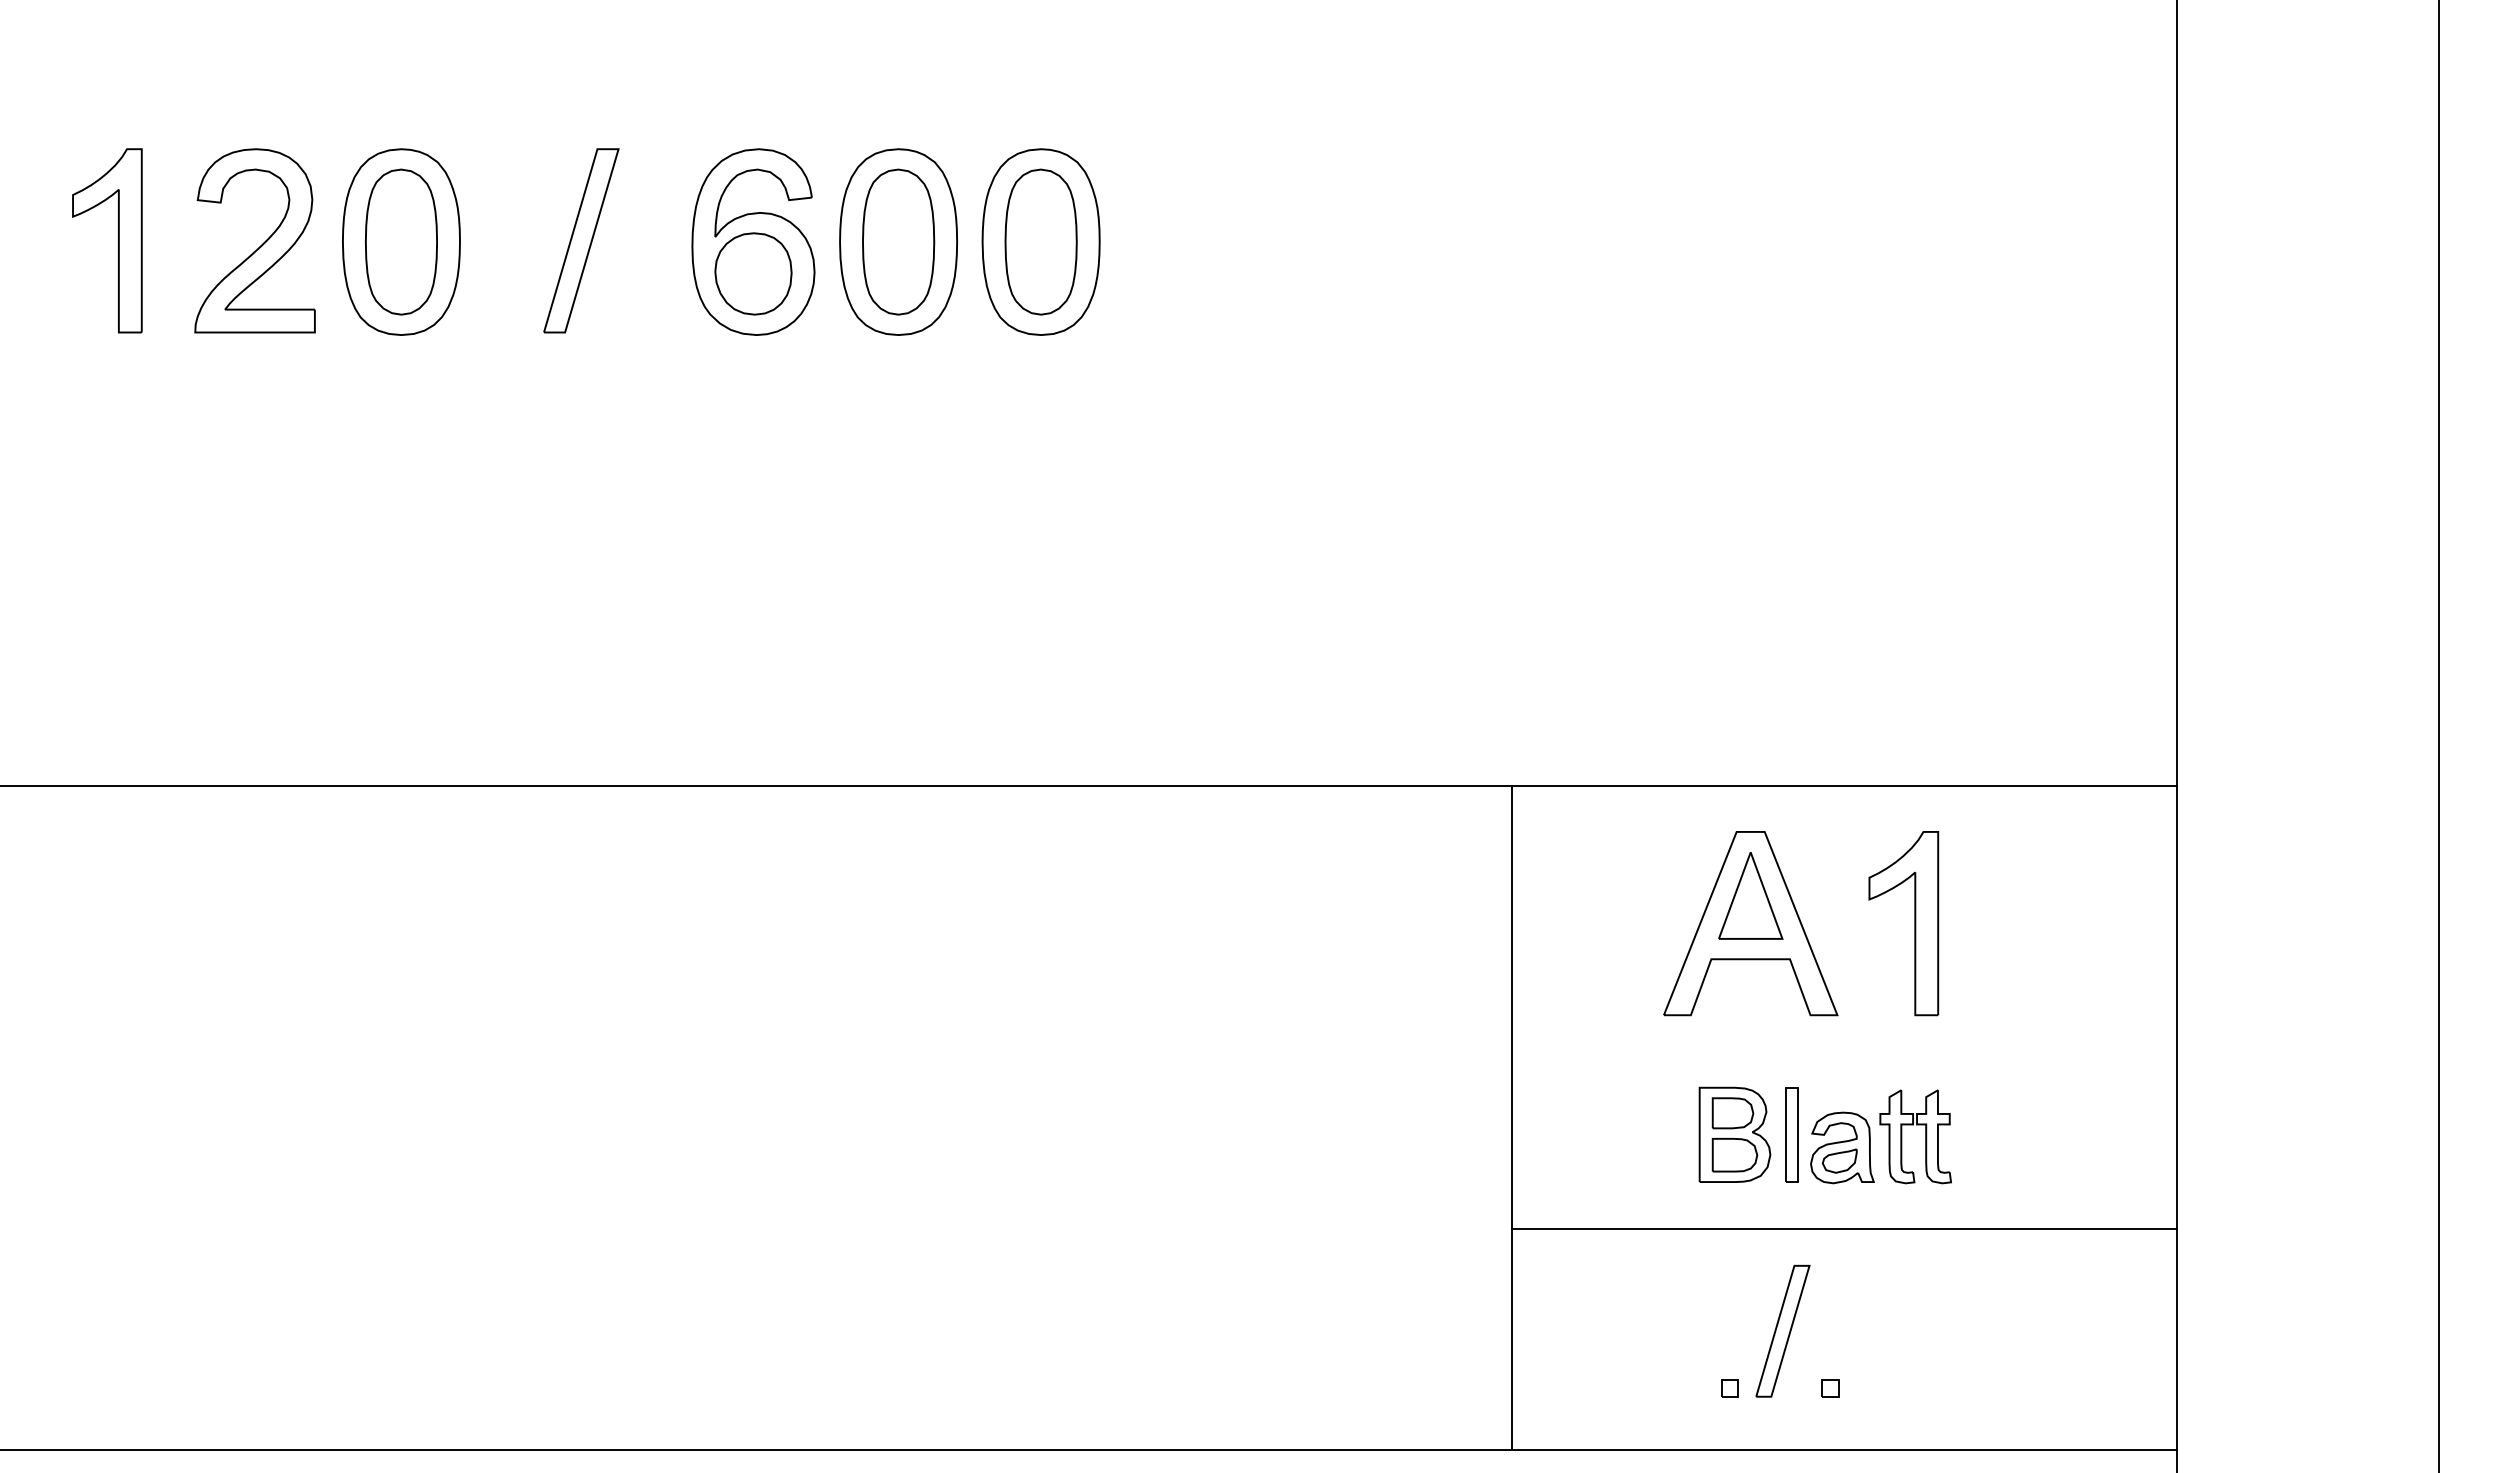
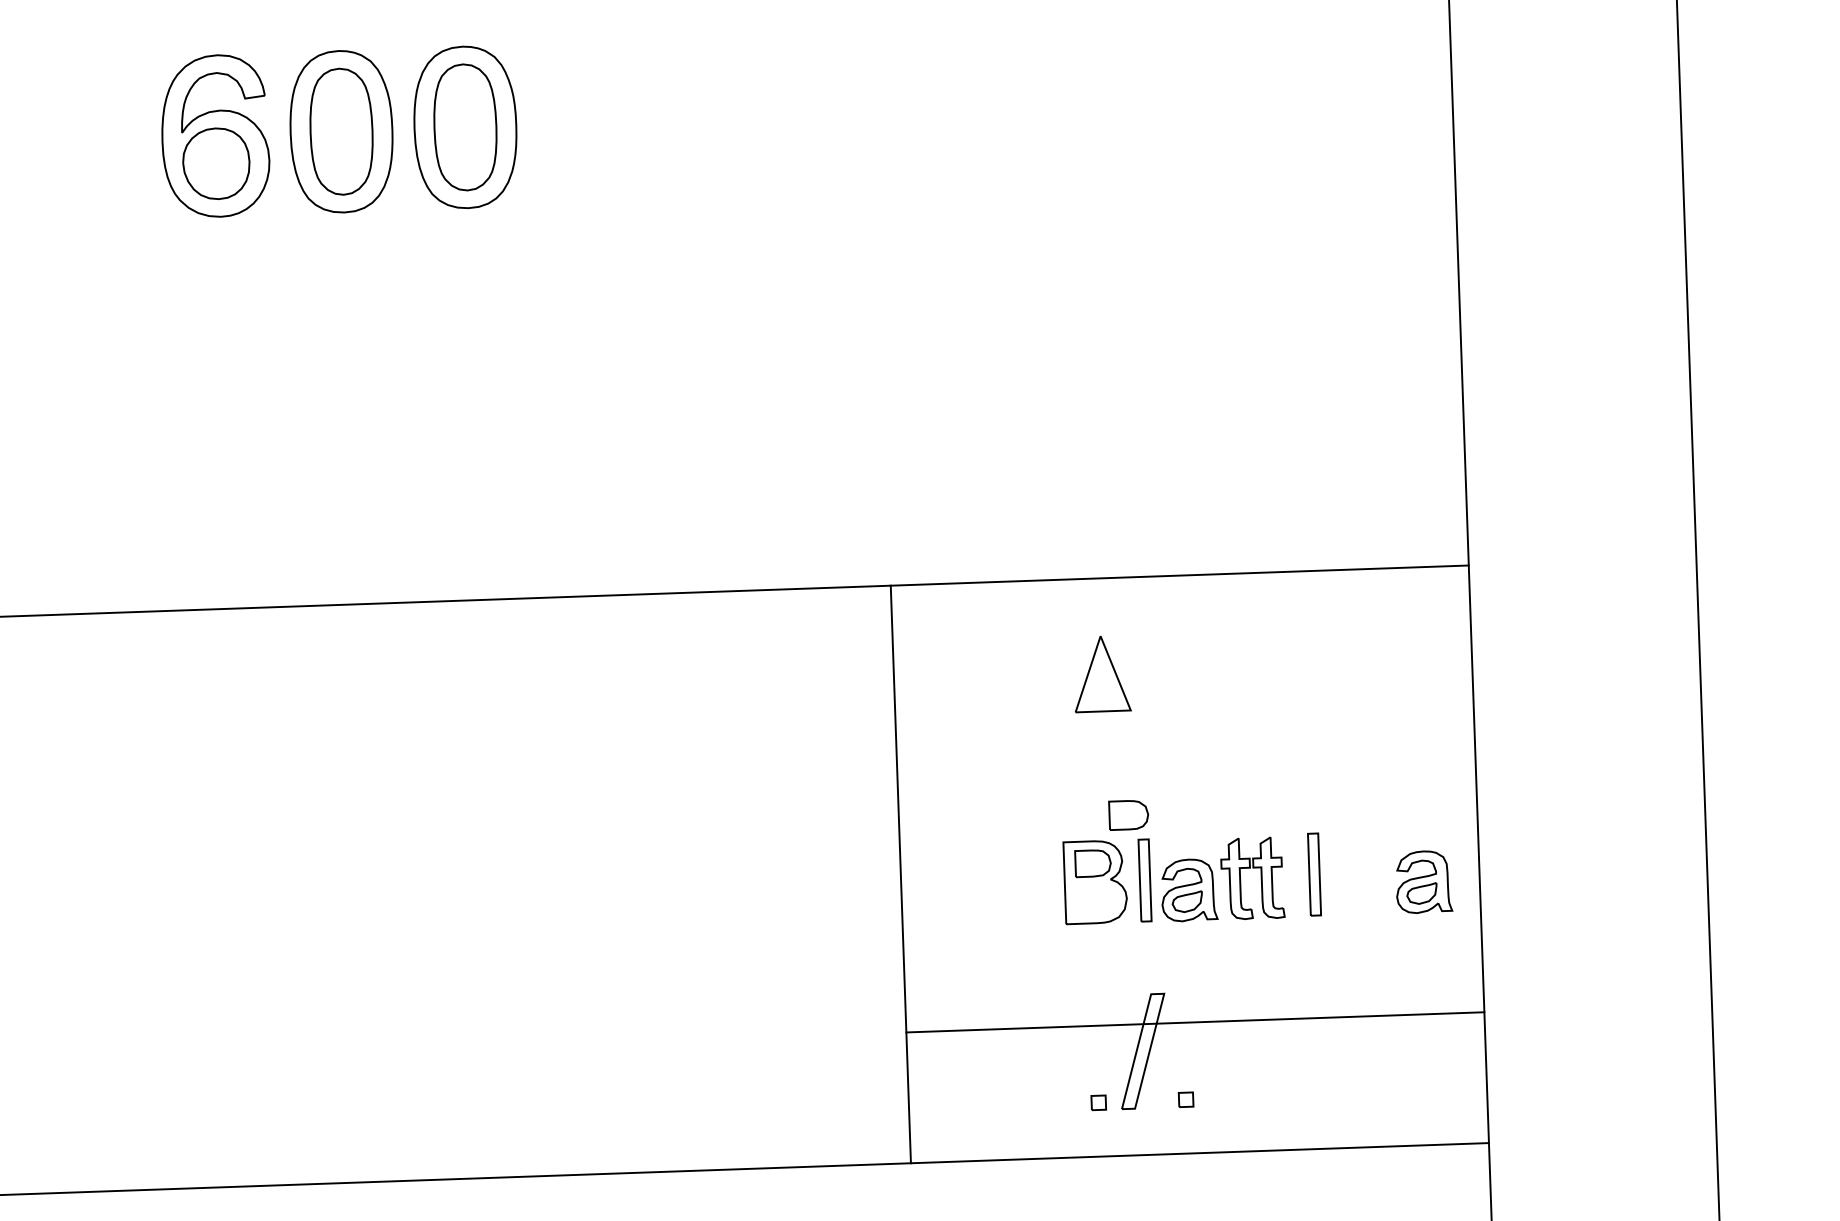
part: (581, 240) -> (65, 139), removed
part: (1750, 923) -> (1102, 698), removed
part: (1914, 923) -> (1245, 693), removed
part: (1986, 1134) -> (1314, 874), added
part: (2112, 1147) -> (1423, 881), added
part: (1734, 1154) -> (1128, 814), moved
line: (1843, 1228) -> (1194, 1022), moved

